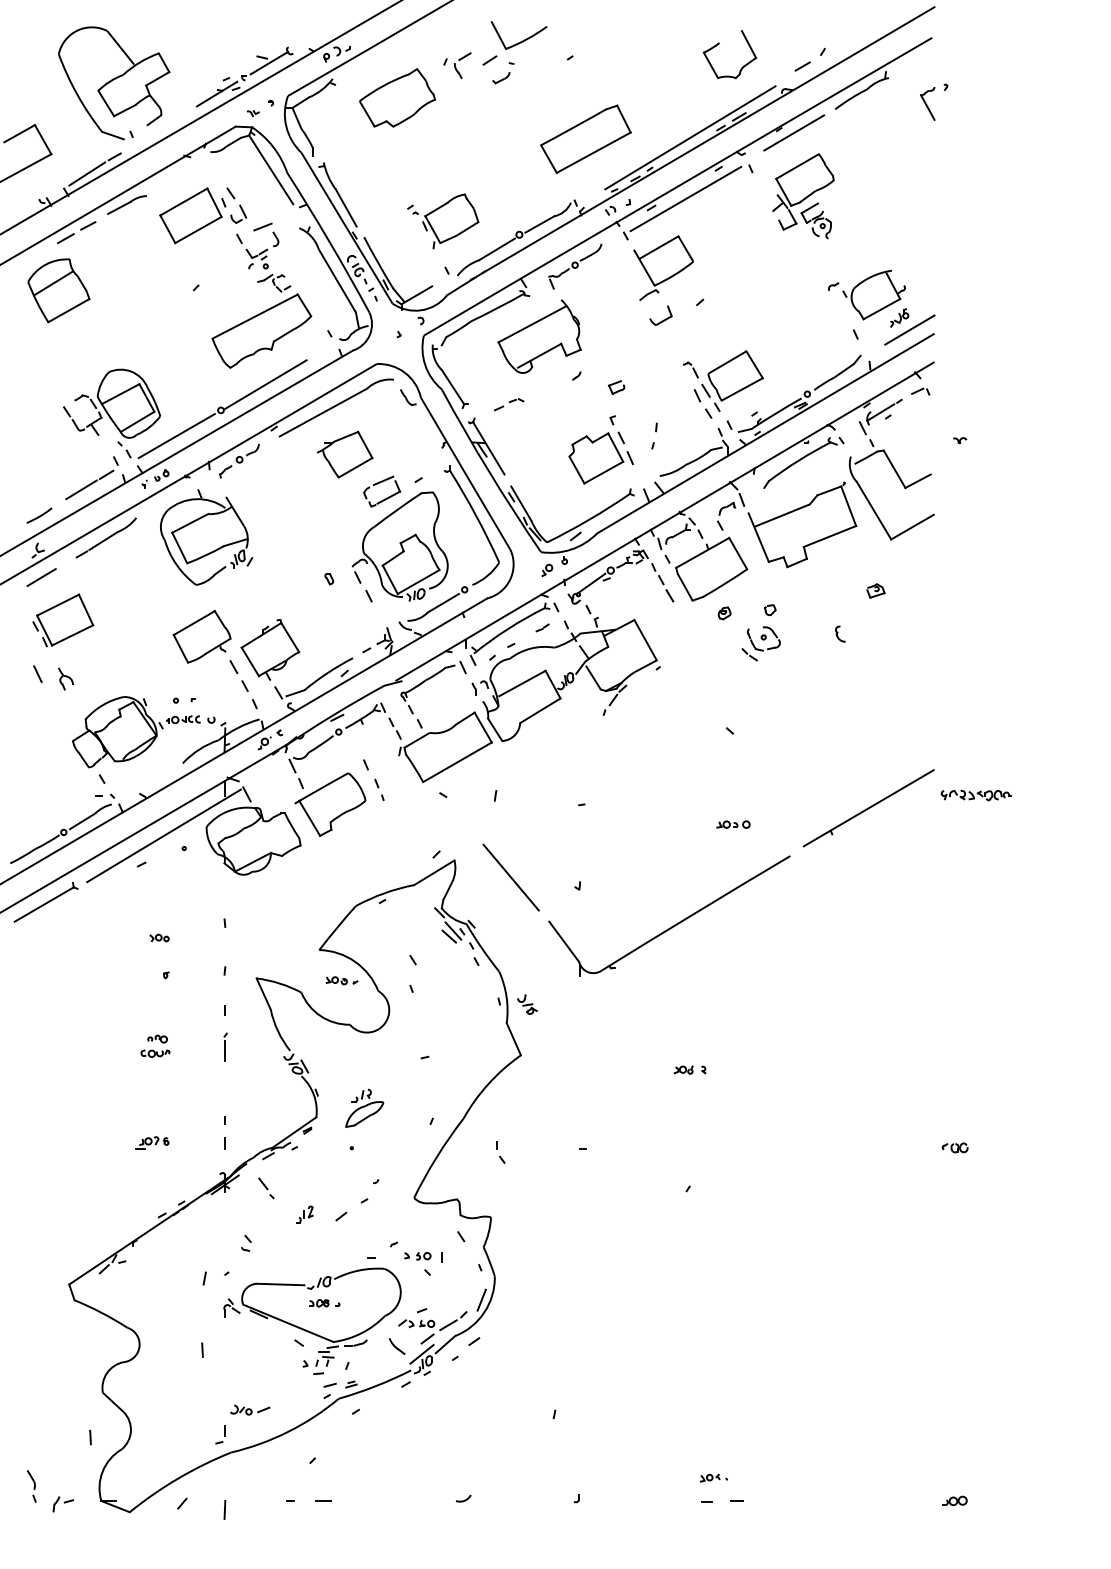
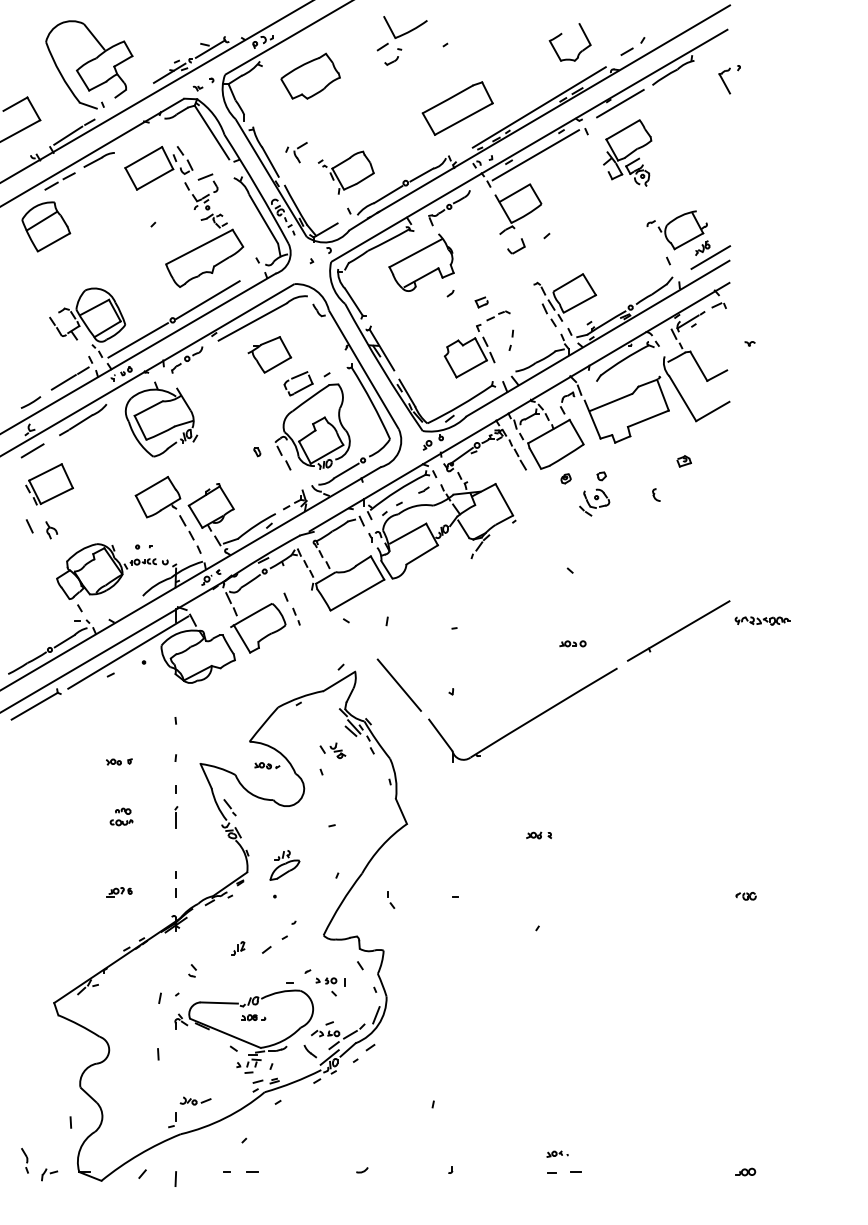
part: (457, 65) -> (296, 152), moved
part: (509, 404) -> (498, 315), moved
part: (159, 937) -> (113, 761), moved
part: (527, 1004) -> (337, 750), moved
part: (266, 1188) -> (230, 807), moved

